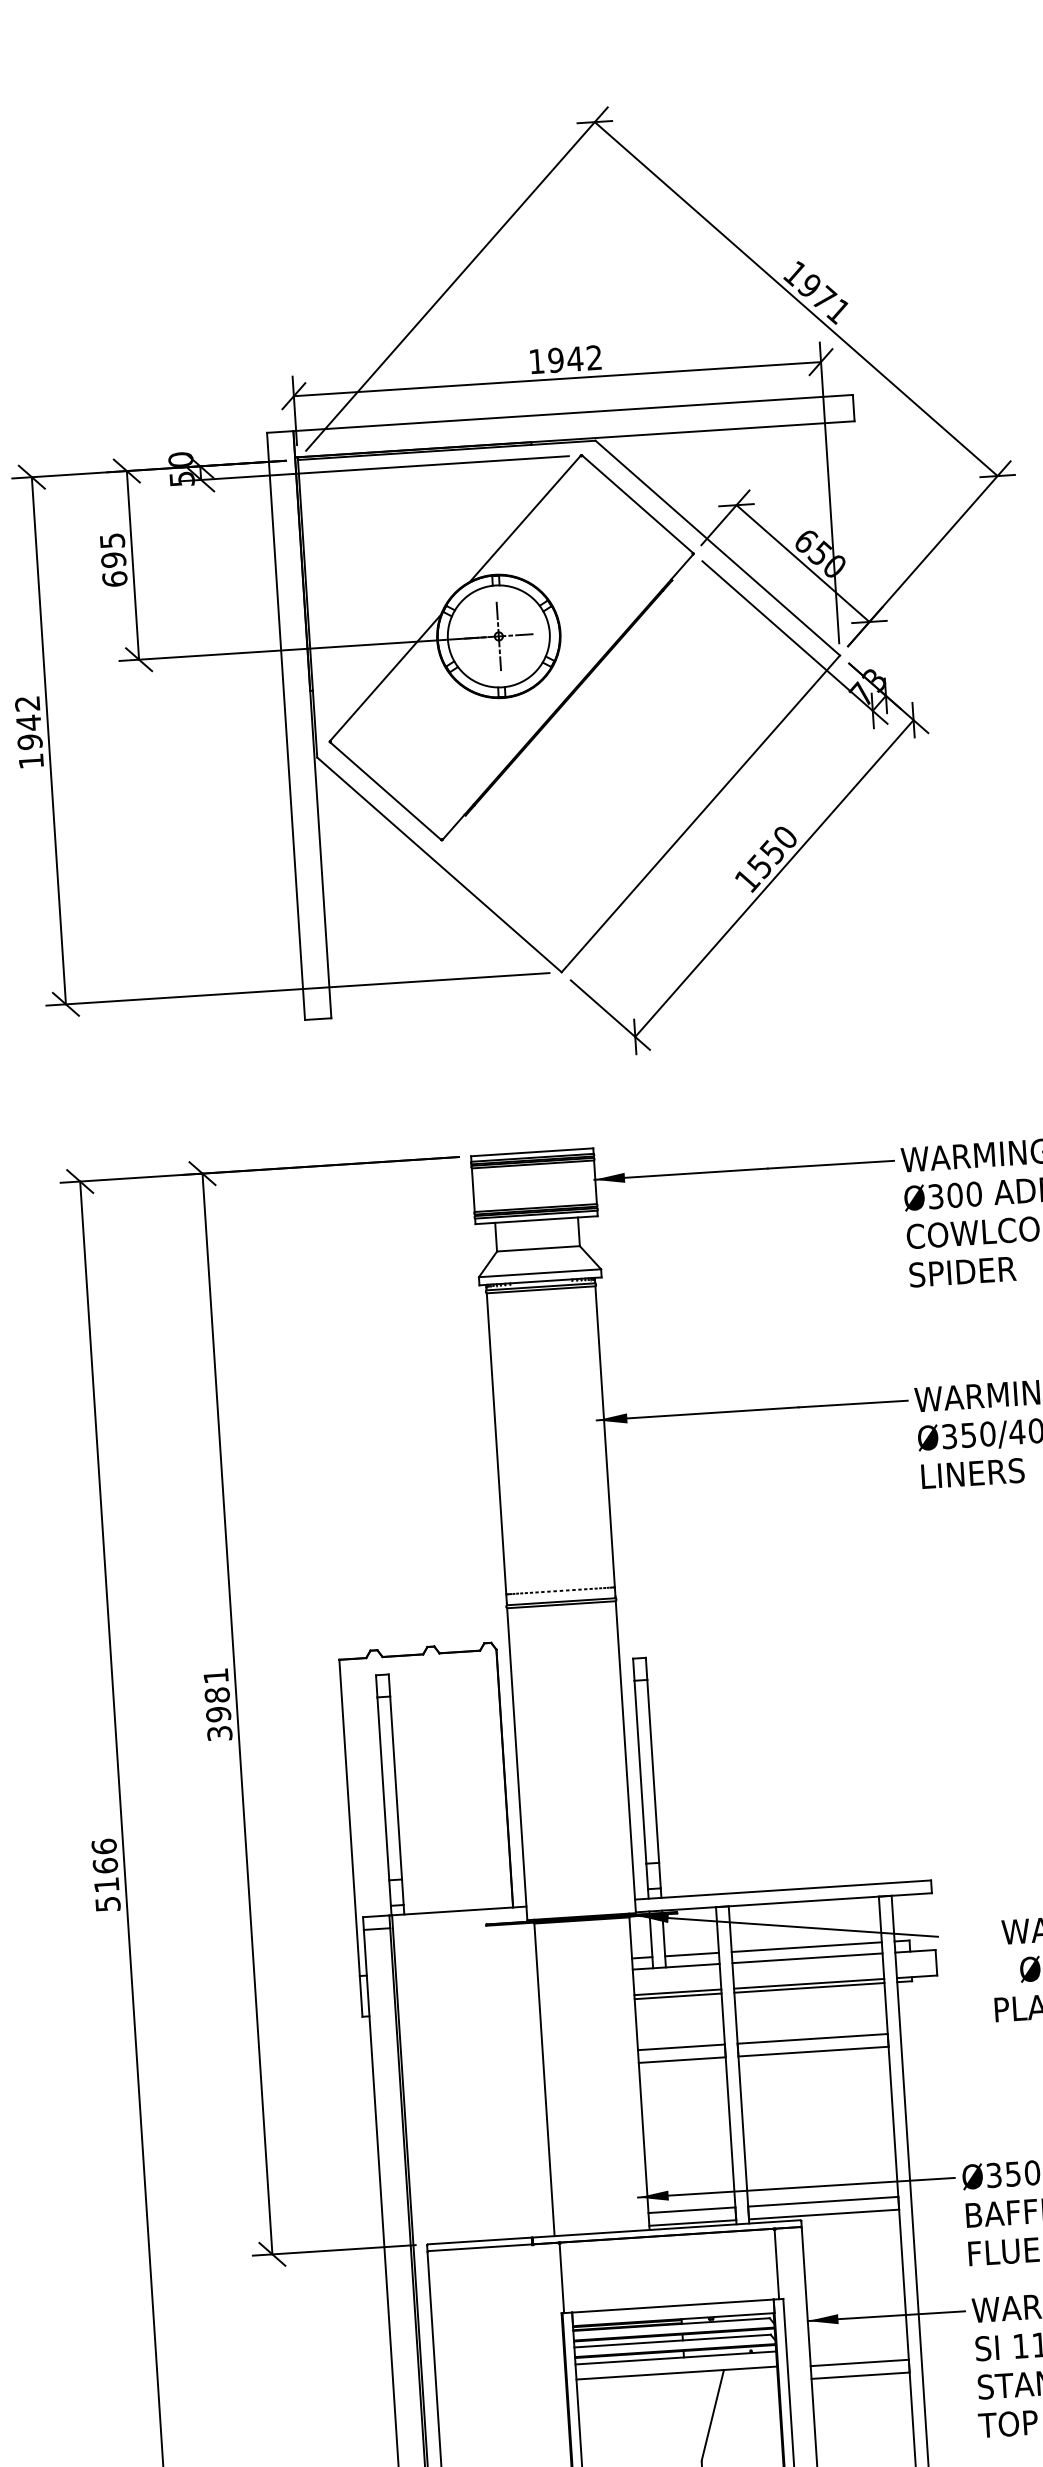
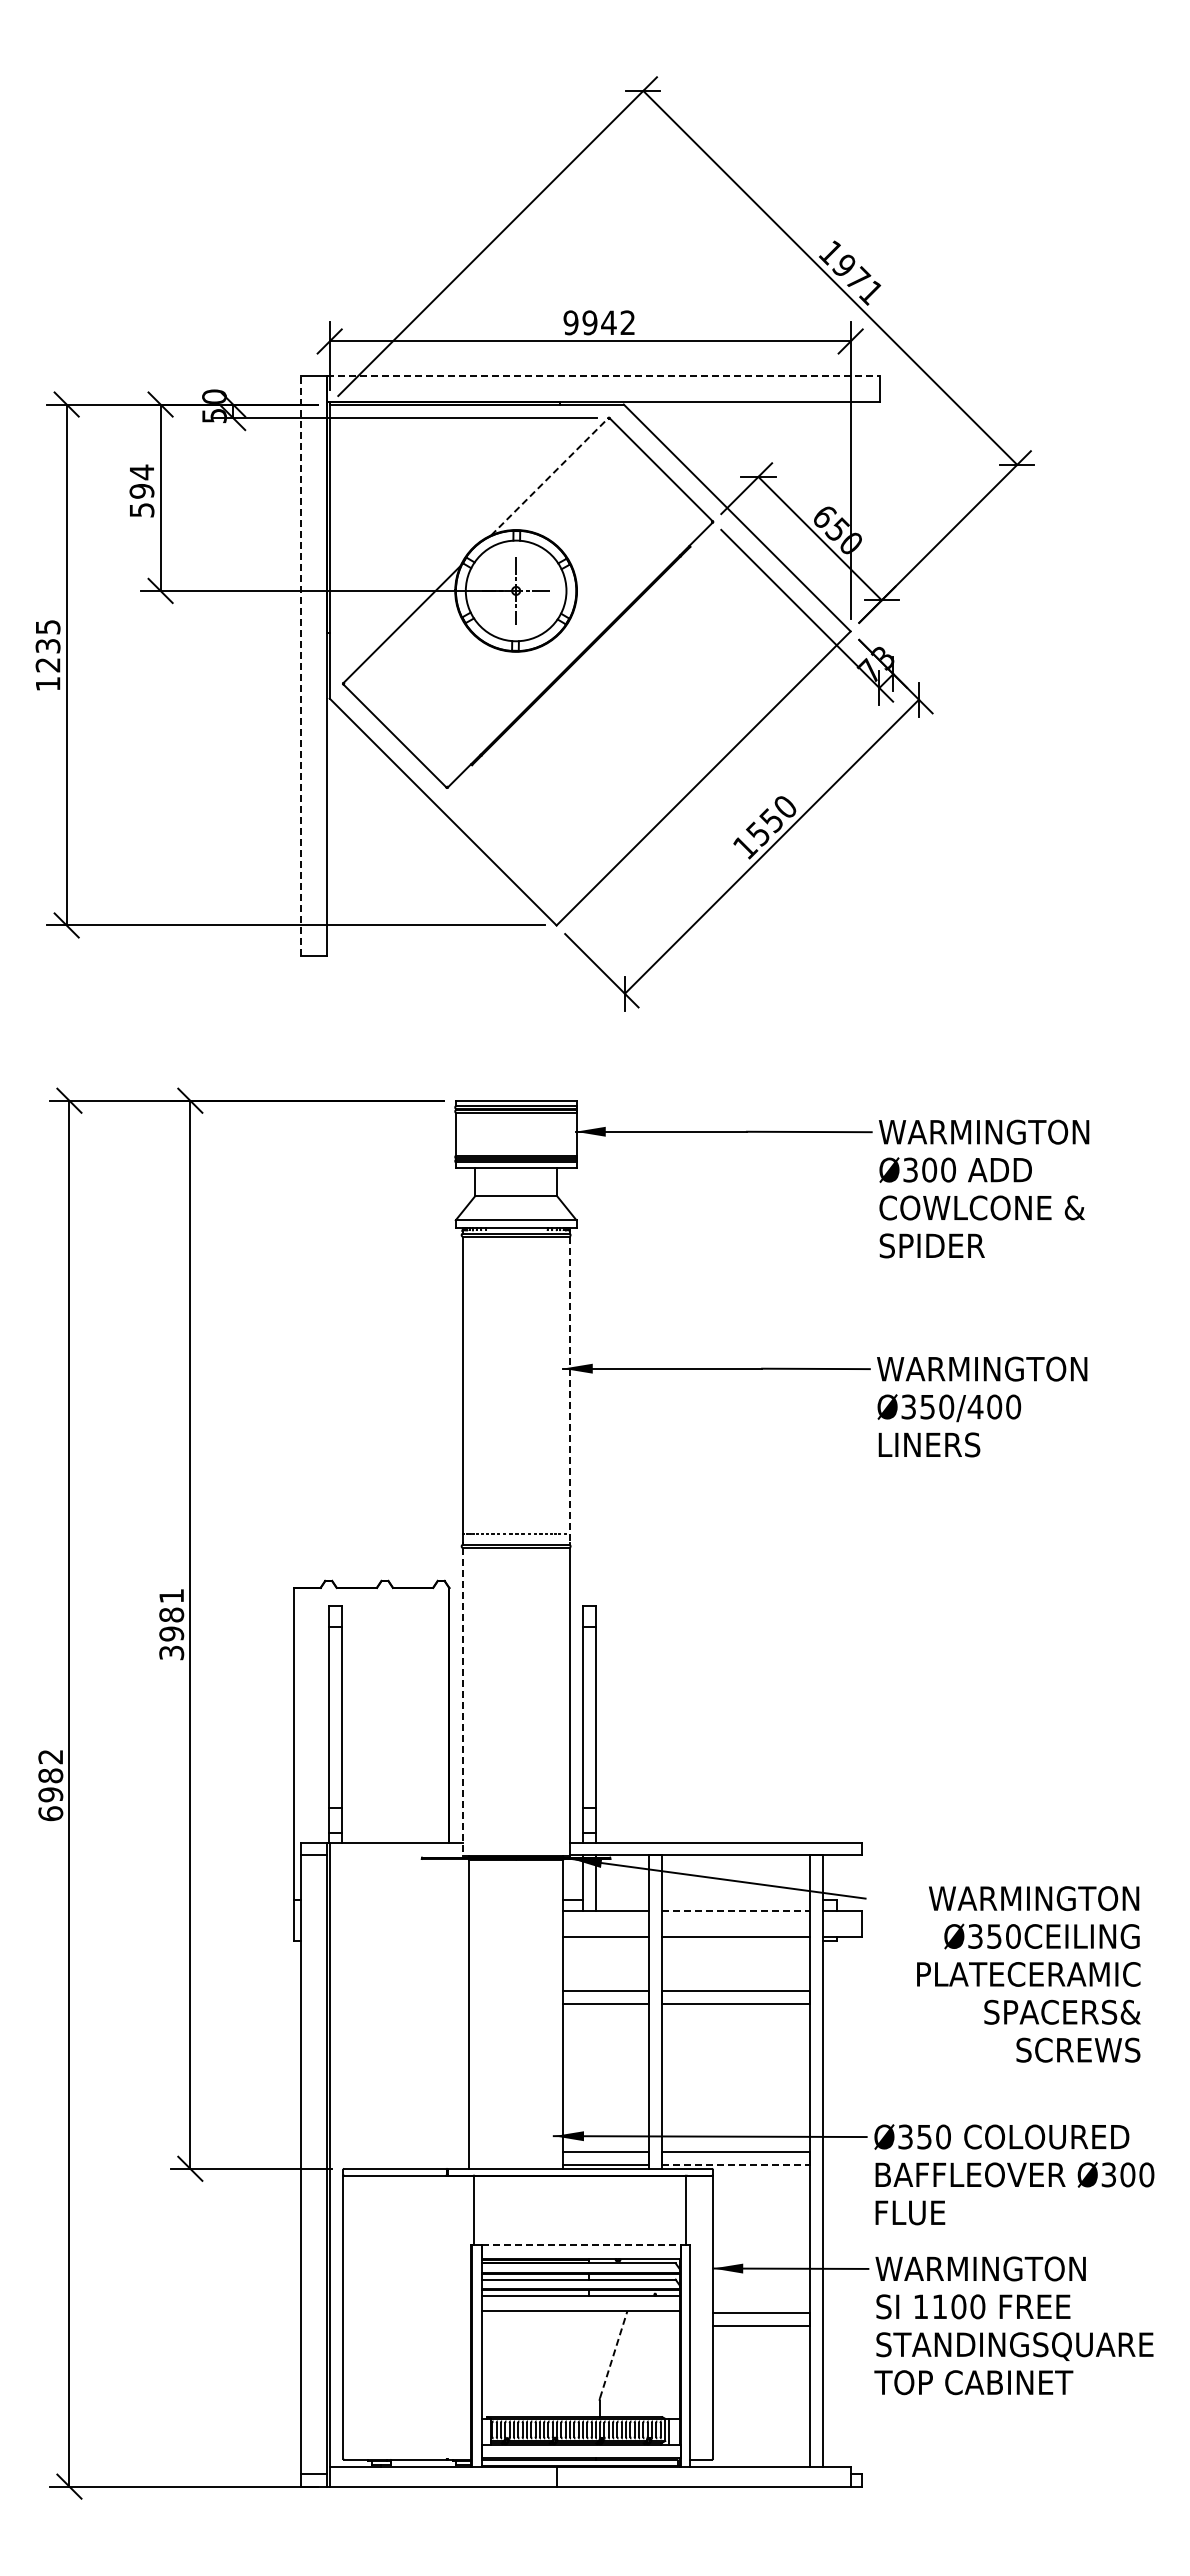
text: (536, 361) -> (570, 322), 1942 -> 9942
line: (573, 412) -> (603, 375), solid -> dashed
line: (525, 518) -> (549, 476), solid -> dashed
text: (113, 559) -> (141, 490), 695 -> 594
text: (28, 723) -> (47, 646), 1942 -> 1235
line: (286, 725) -> (301, 665), solid -> dashed
line: (605, 1443) -> (569, 1391), solid -> dashed
line: (517, 1764) -> (462, 1702), solid -> dashed
text: (105, 1875) -> (50, 1785), 5166 -> 6982
line: (806, 1947) -> (735, 1900), removed
line: (691, 1954) -> (621, 1900), removed
line: (808, 1958) -> (736, 1911), solid -> dashed
line: (809, 1987) -> (735, 1940), removed
line: (677, 1996) -> (605, 1940), removed
line: (824, 2214) -> (736, 2164), solid -> dashed
line: (673, 2306) -> (581, 2245), solid -> dashed
line: (712, 2414) -> (613, 2354), solid -> dashed

